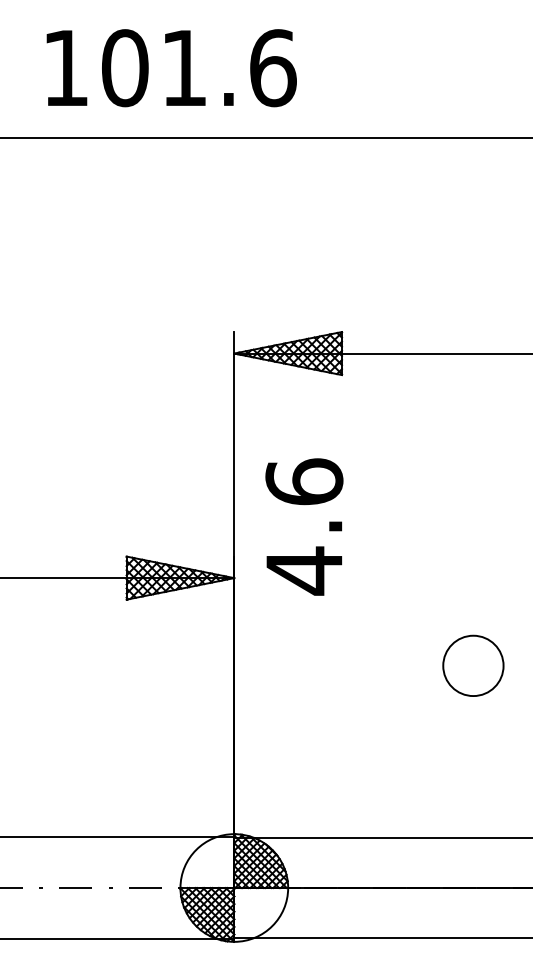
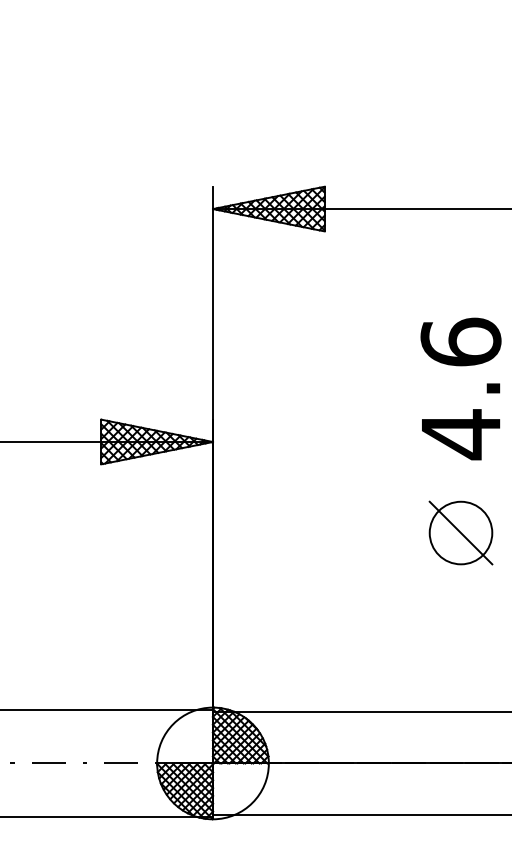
text: (304, 526) -> (461, 388), moved
line: (473, 665) -> (461, 532), added

